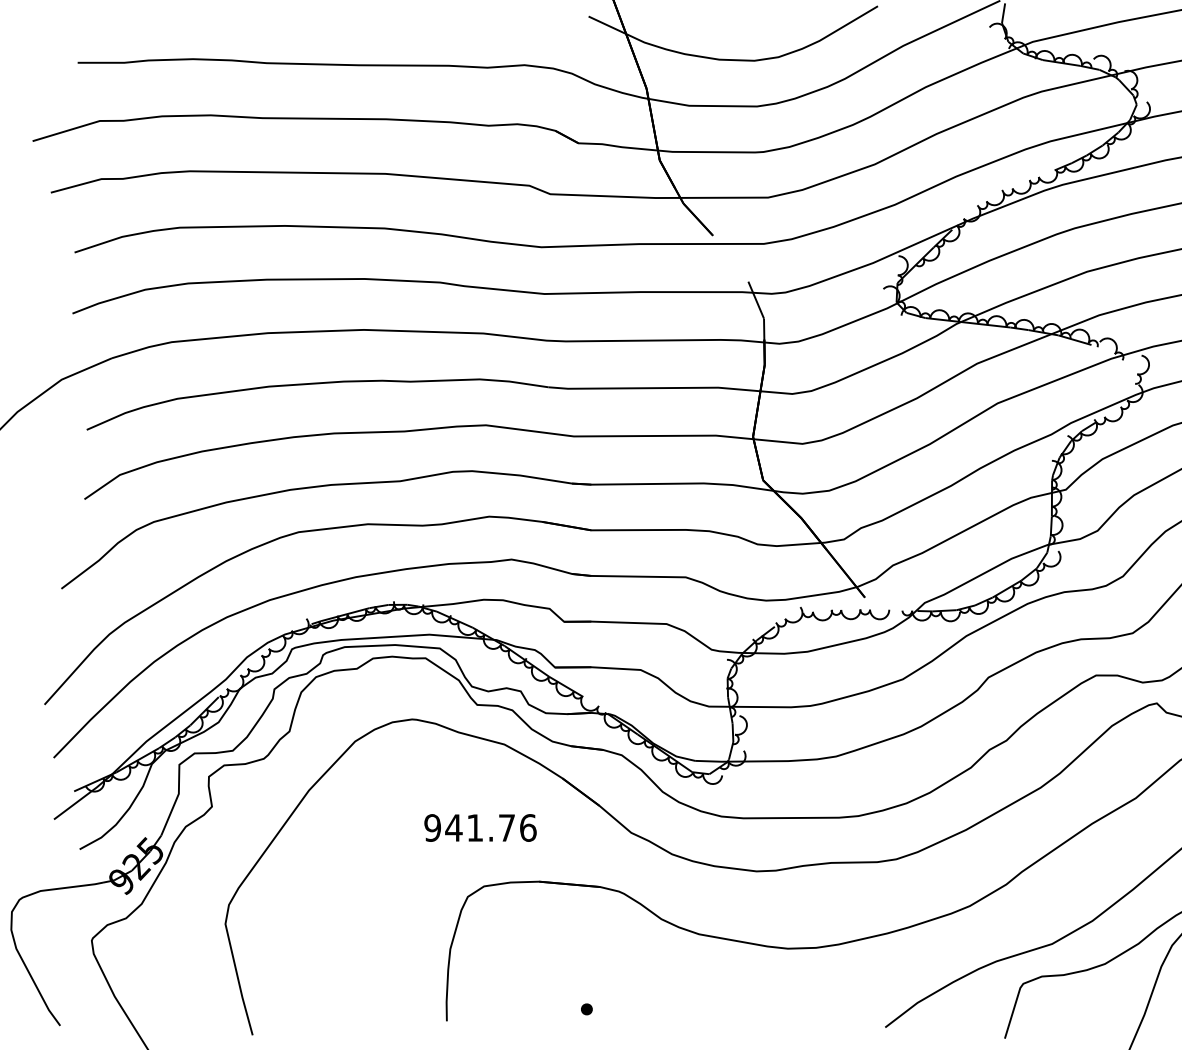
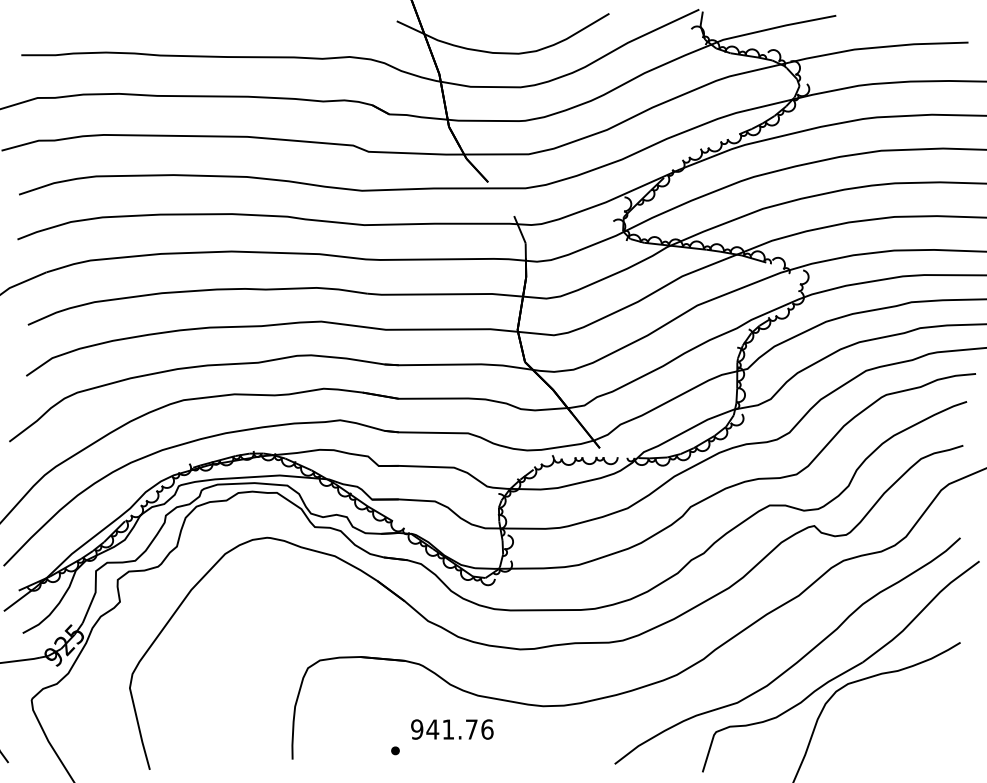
text: (480, 827) -> (452, 729), moved

